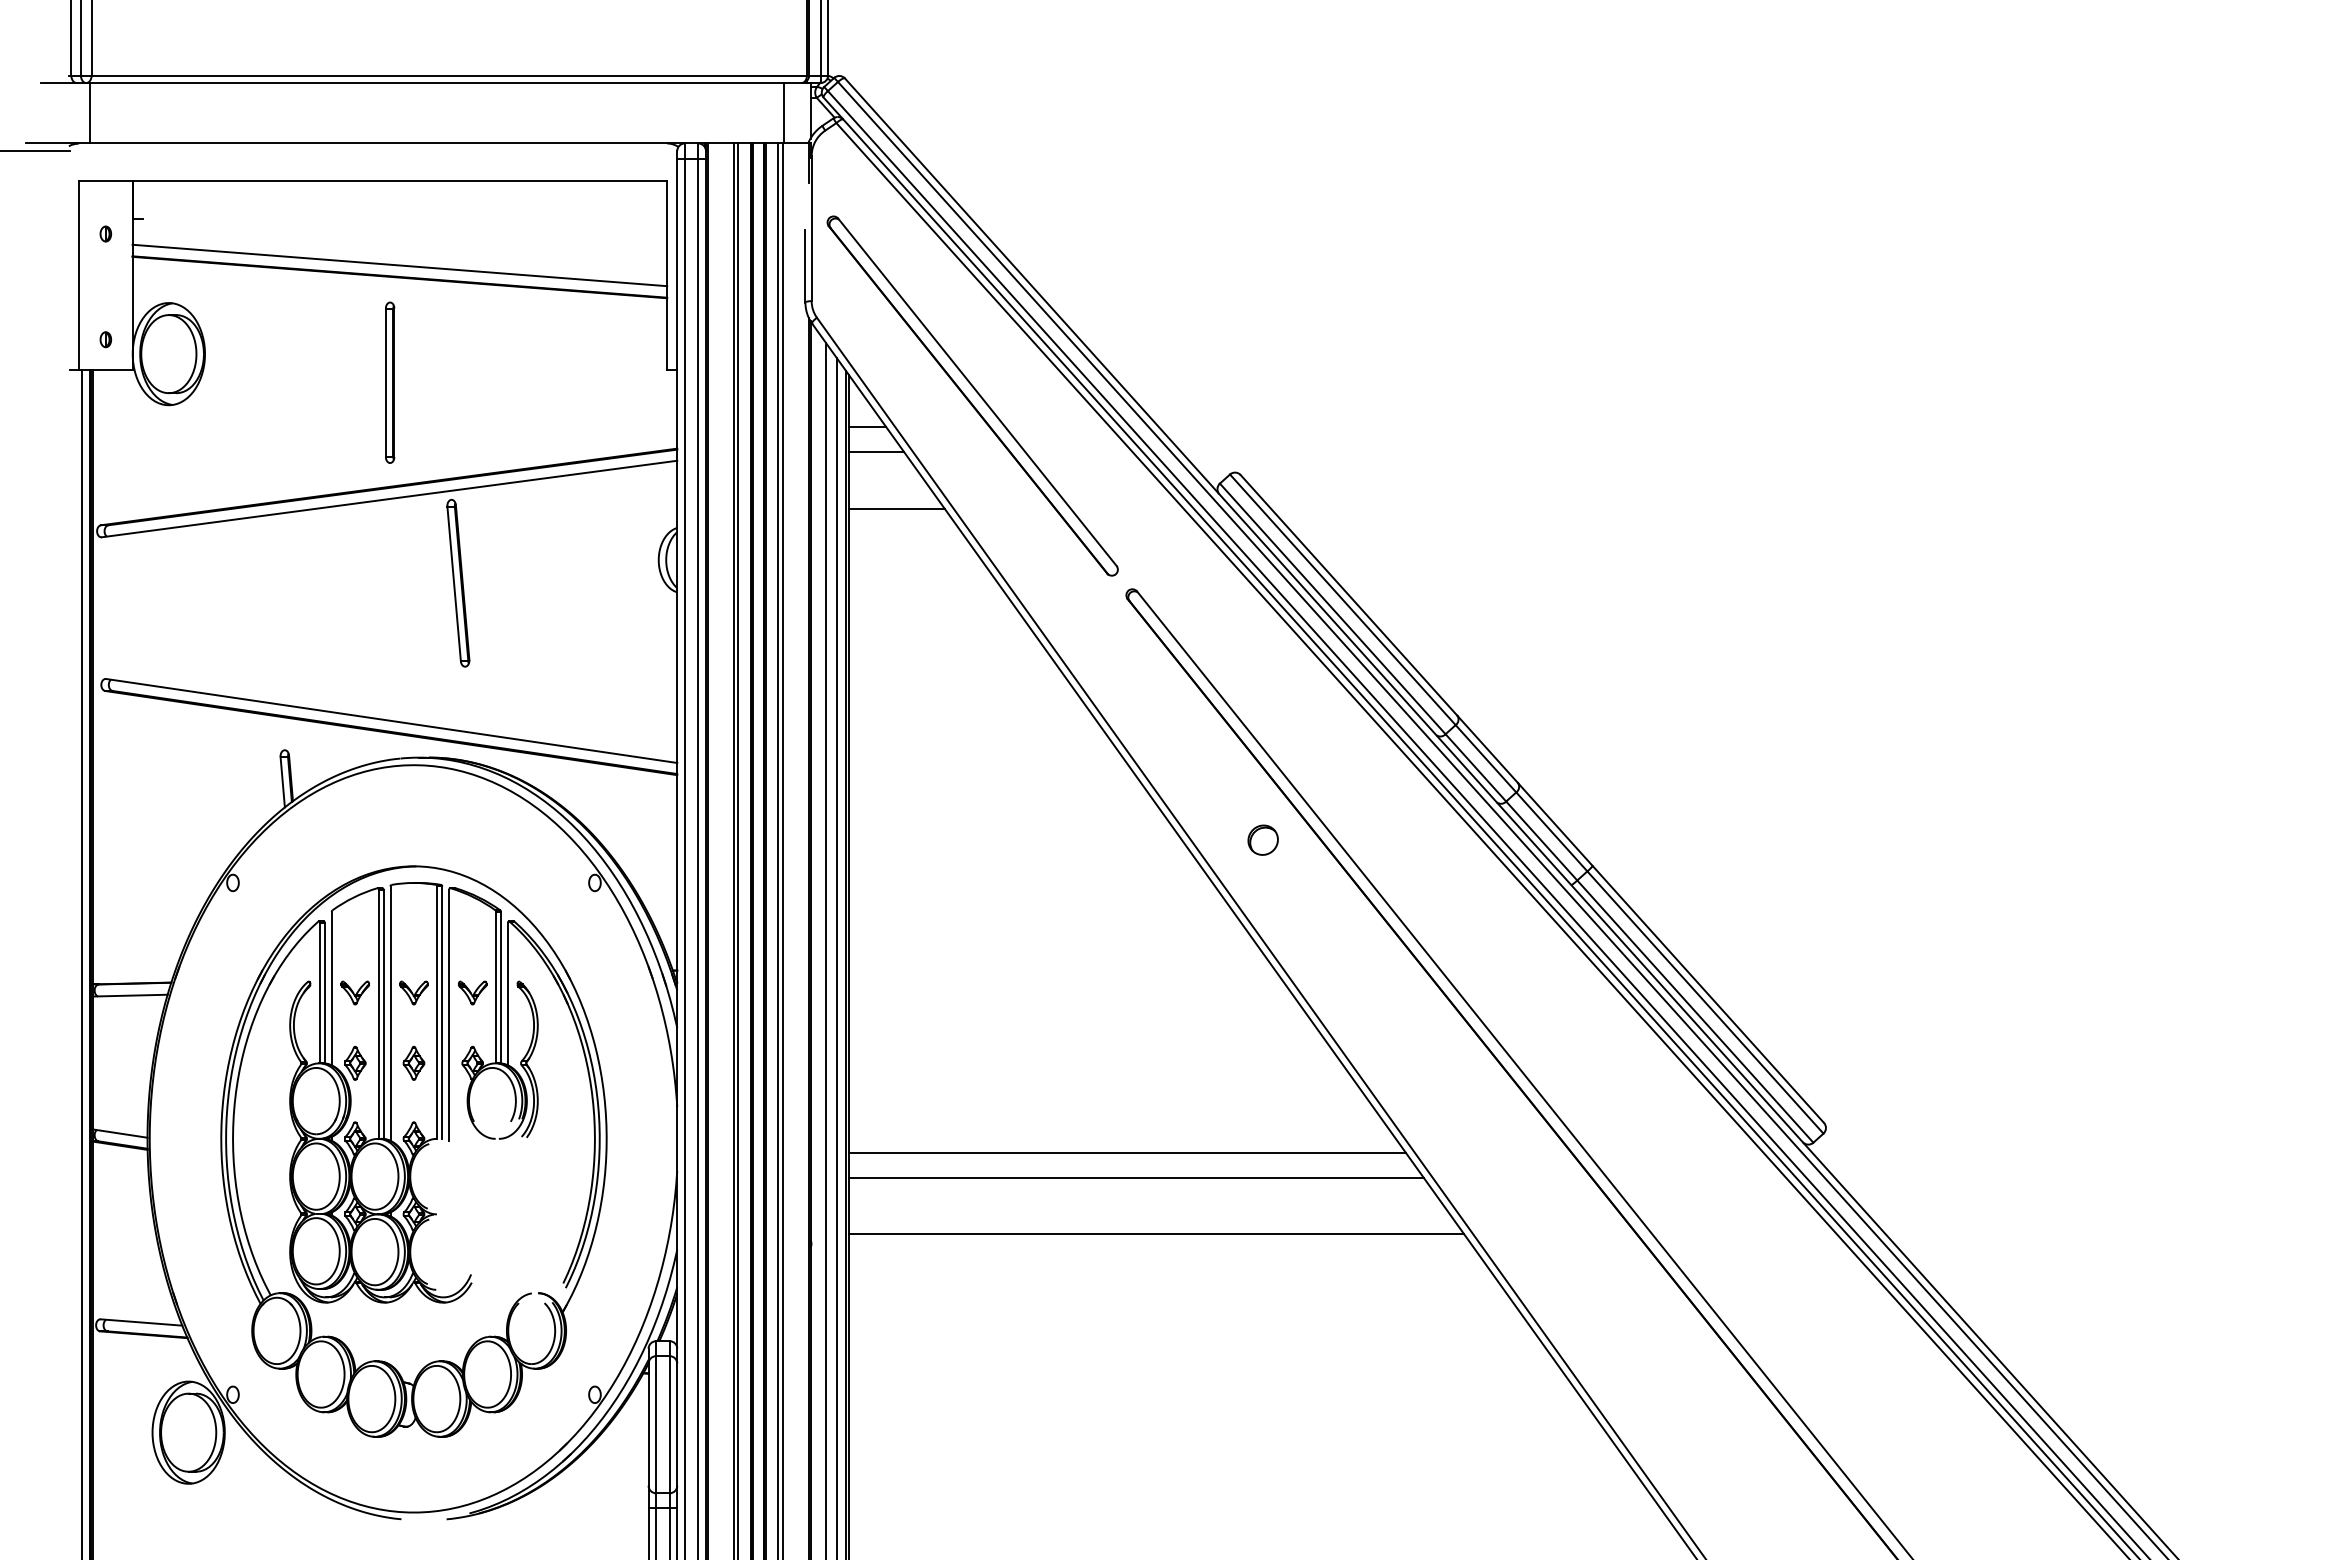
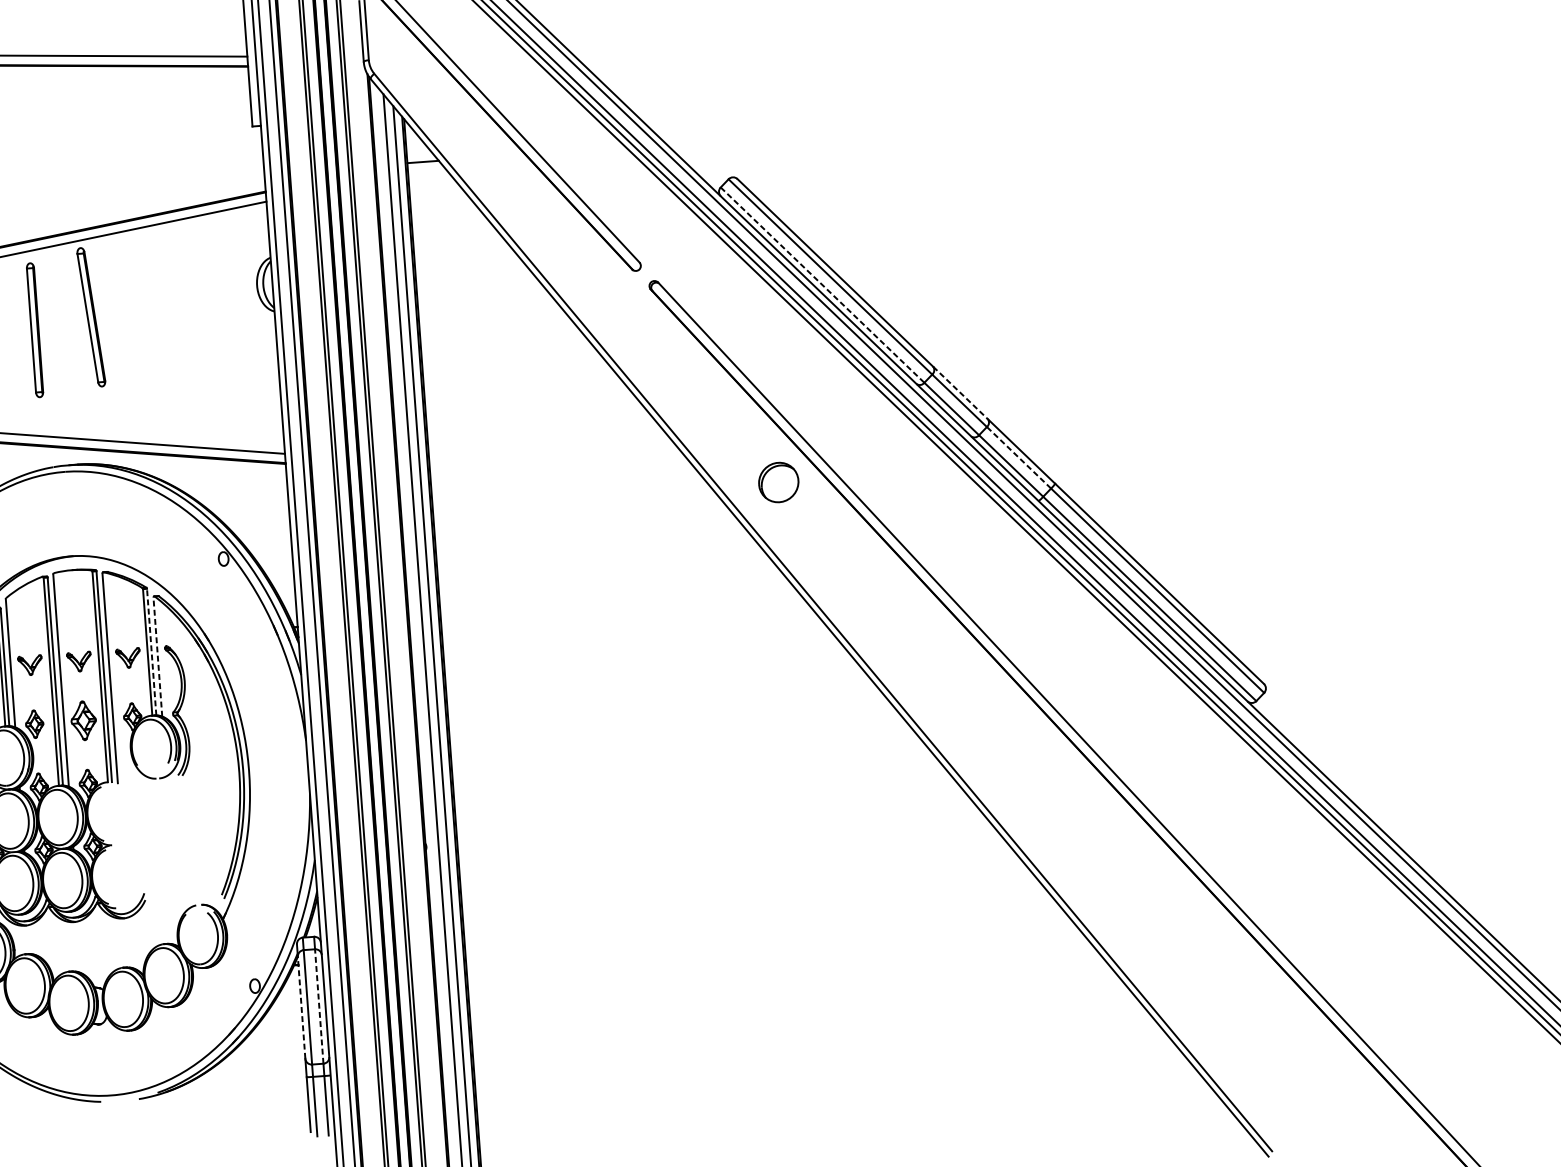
part: (390, 382) -> (35, 330), moved
line: (876, 452) -> (432, 182), removed
line: (896, 508) -> (452, 228), removed
line: (1332, 608) -> (822, 284), solid -> dashed
line: (1488, 749) -> (961, 392), solid -> dashed
line: (1551, 831) -> (1018, 457), solid -> dashed
part: (1262, 839) -> (778, 481), size x1.6
line: (501, 987) -> (152, 651), solid -> dashed
line: (507, 993) -> (157, 656), solid -> dashed
part: (413, 1062) -> (83, 719), size x1.4
line: (1126, 1152) -> (683, 751), removed
line: (1135, 1178) -> (692, 772), removed
line: (1156, 1234) -> (713, 817), removed
line: (648, 1424) -> (301, 1007), solid -> dashed
line: (669, 1424) -> (319, 1006), solid -> dashed

